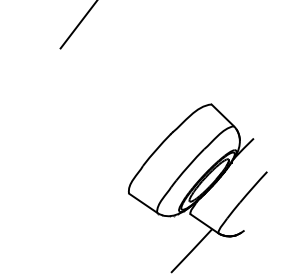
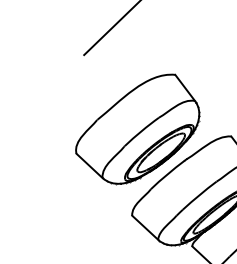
part: (122, 110) -> (138, 128), added

